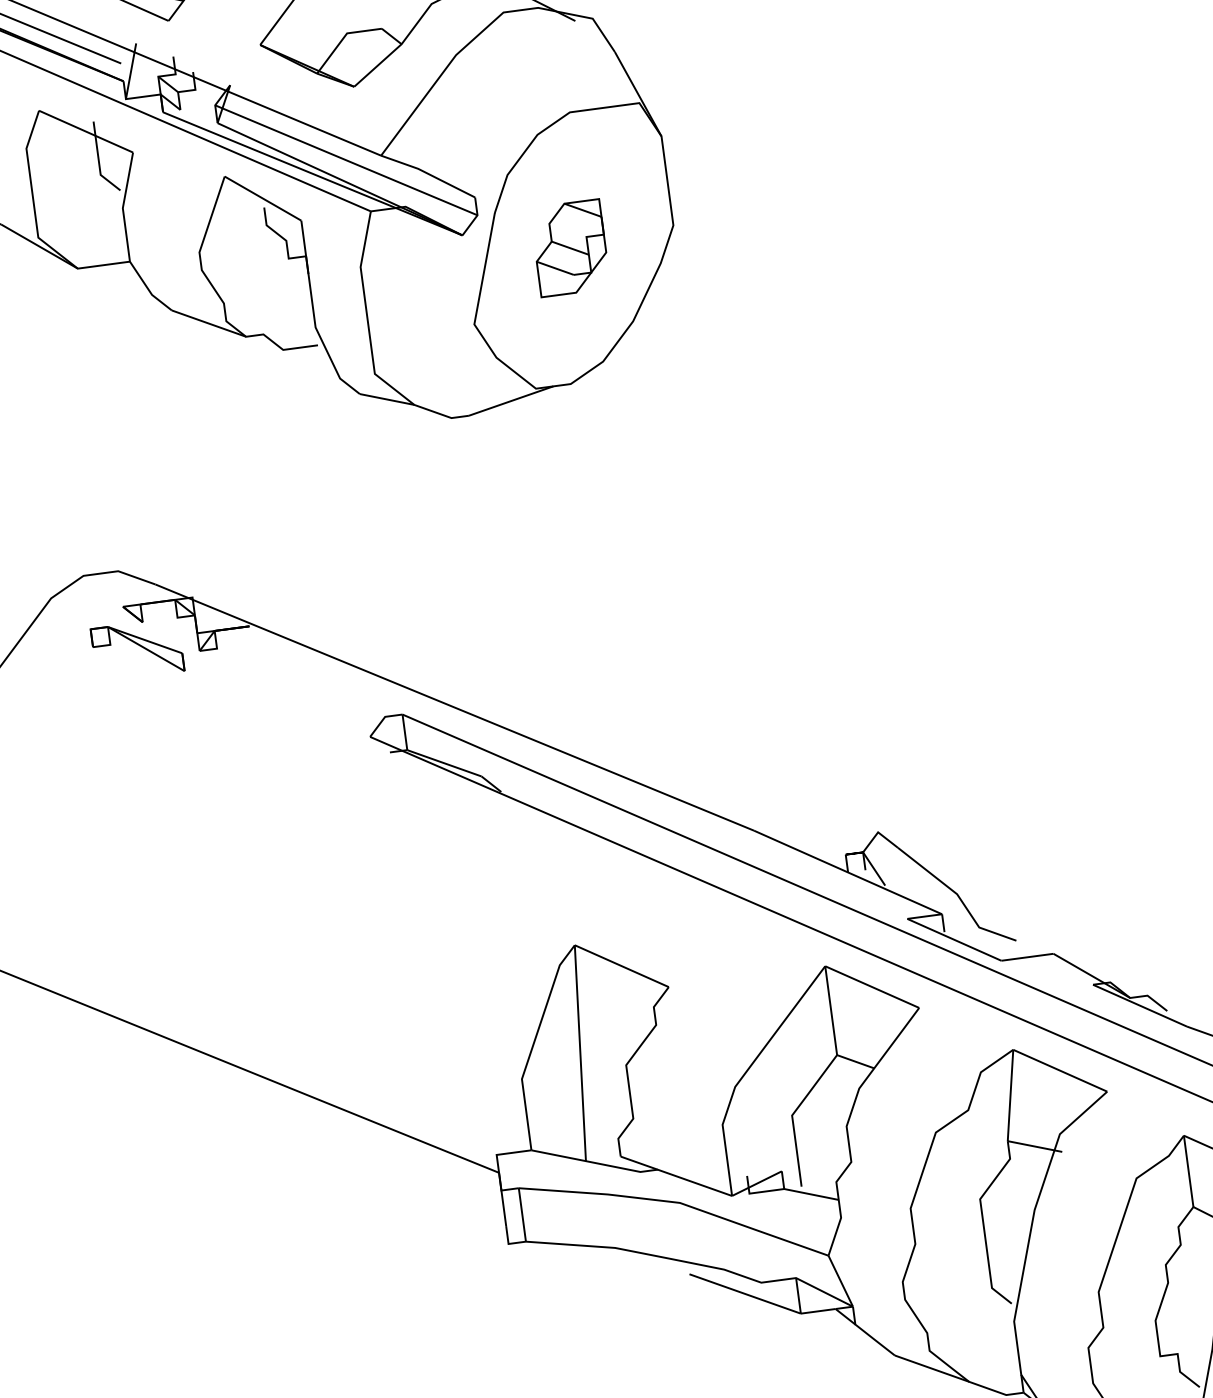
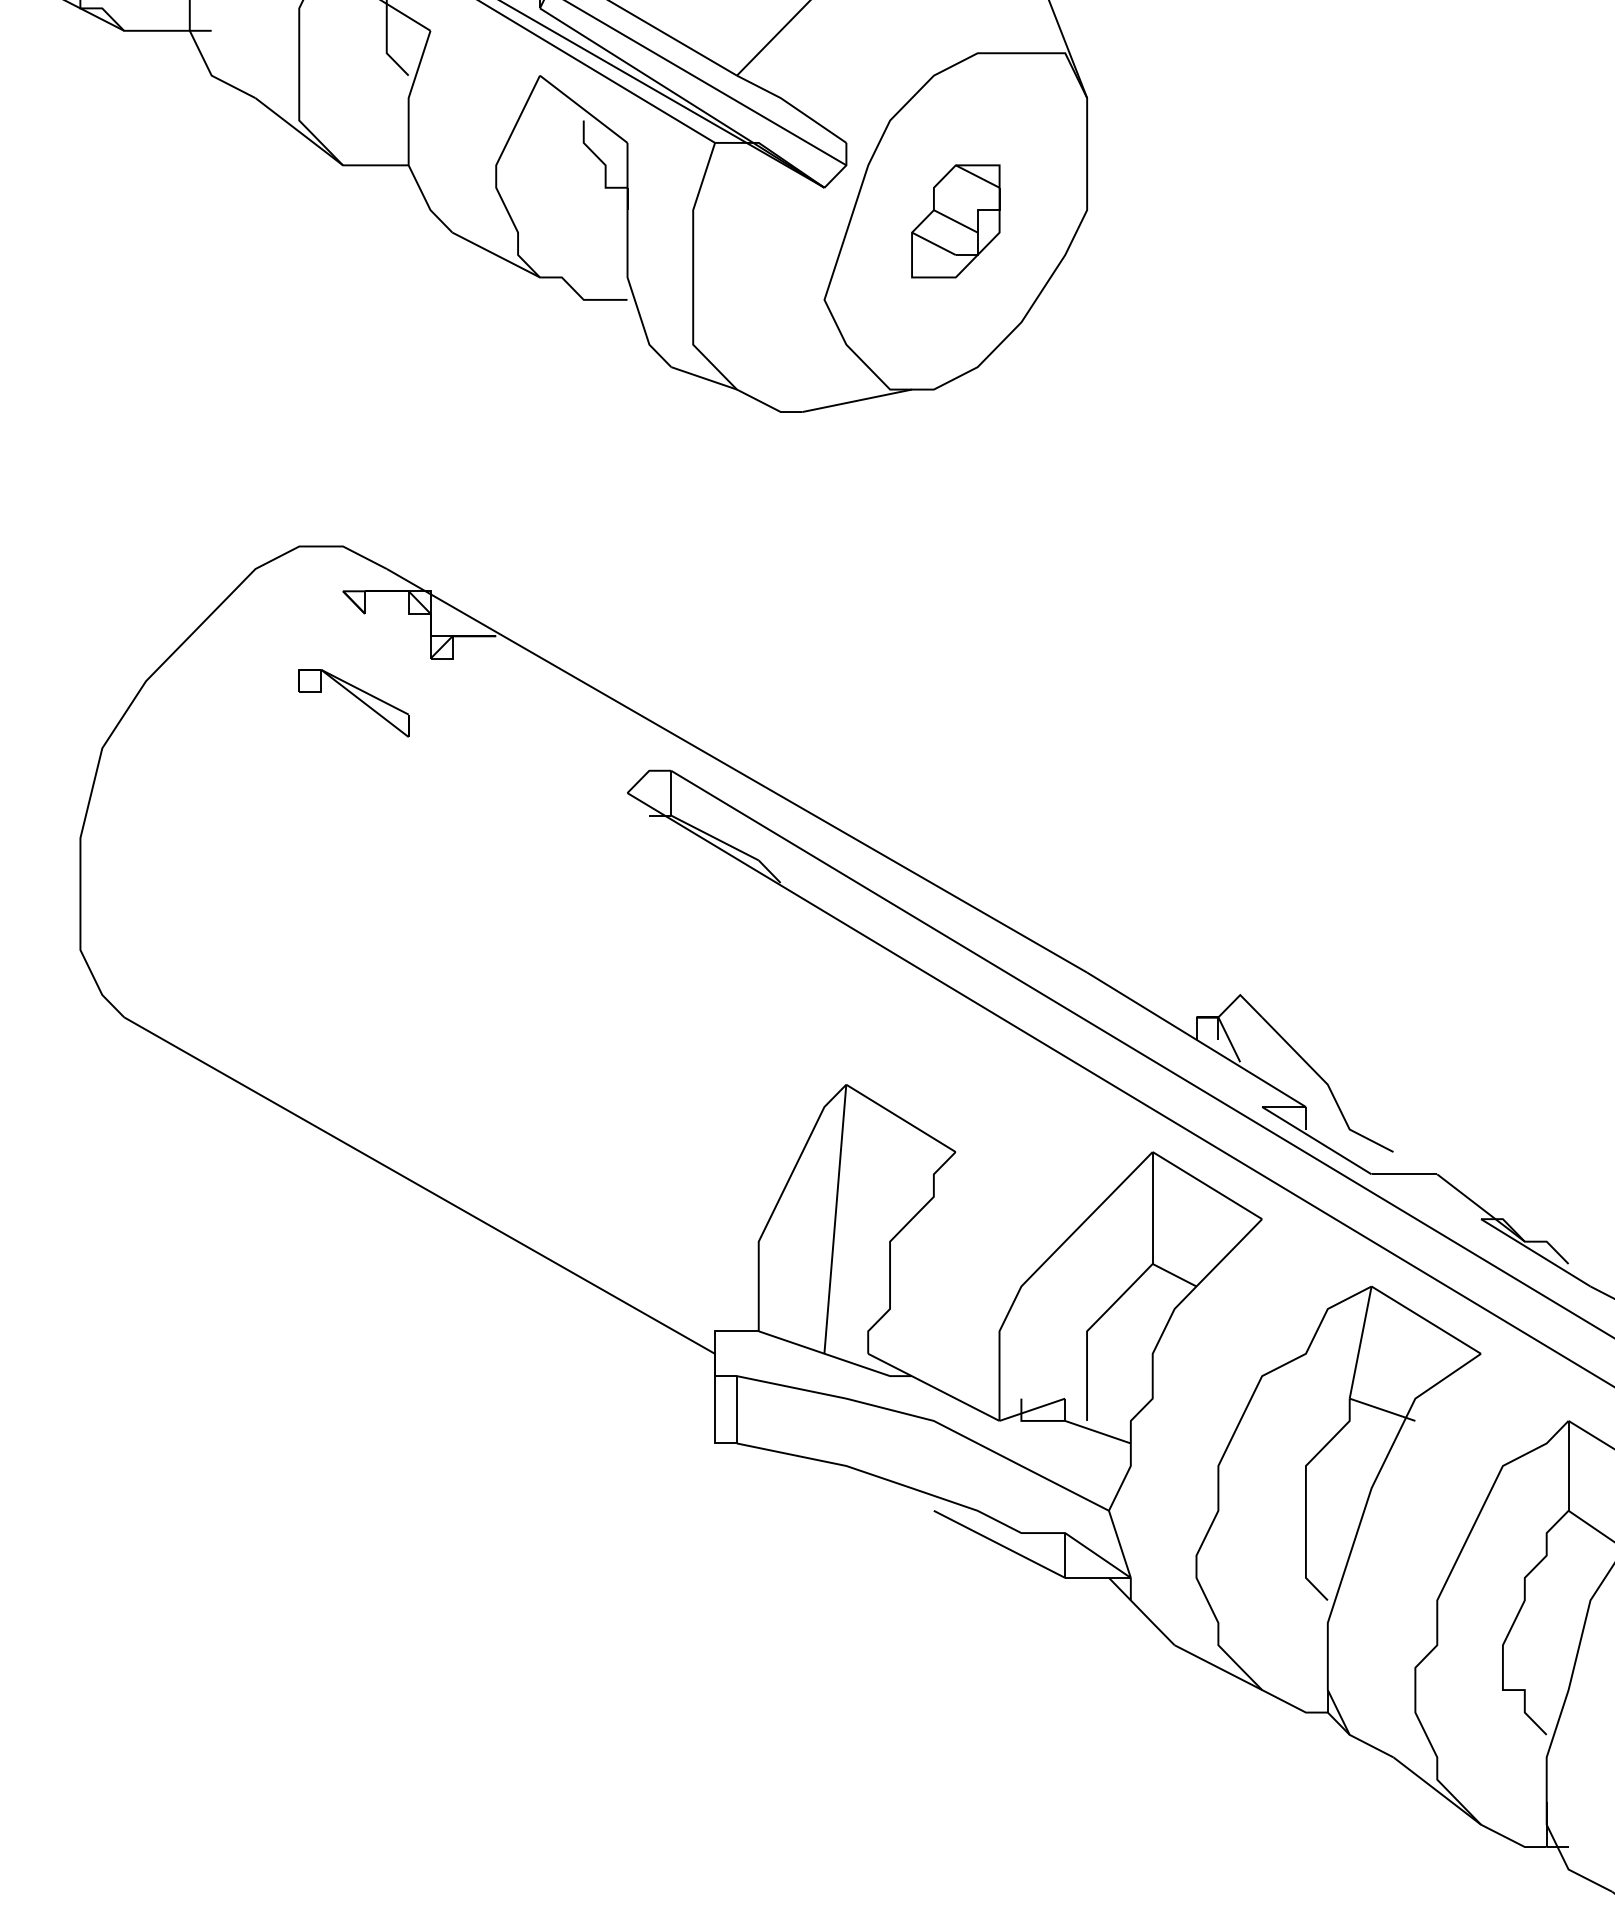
part: (137, 650) -> (353, 703), moved

